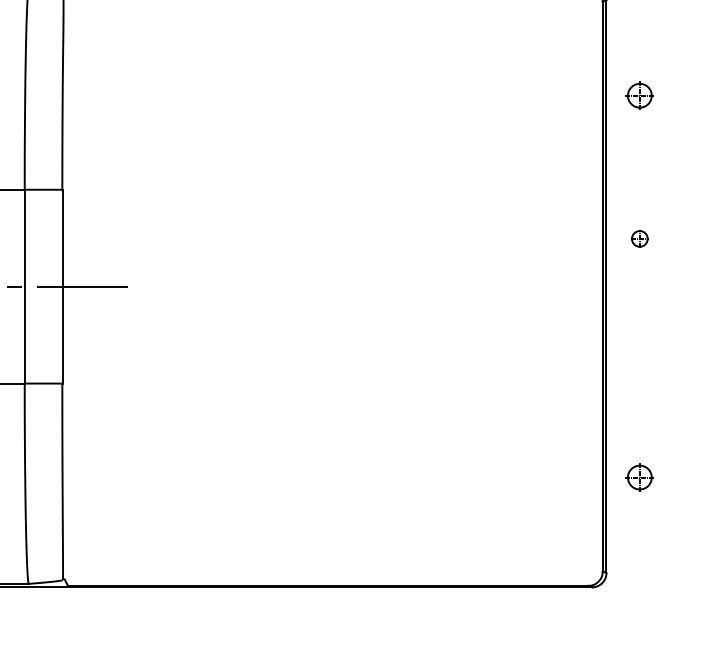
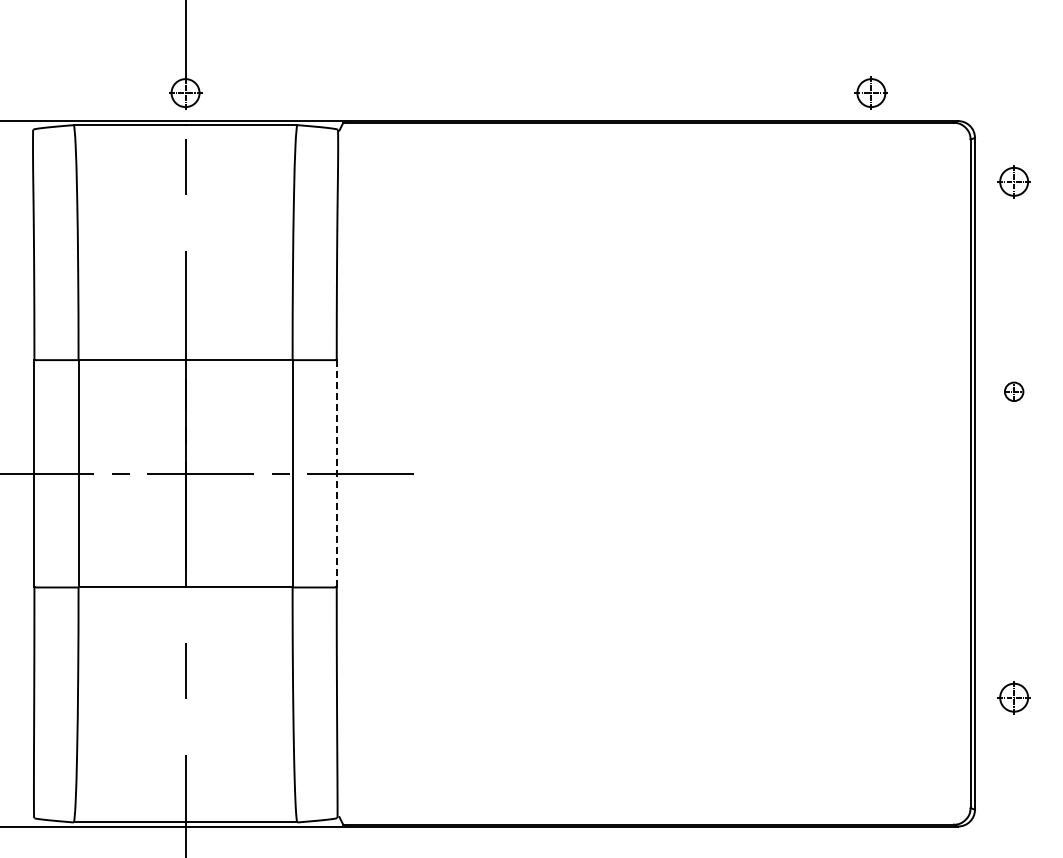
part: (639, 95) -> (1013, 181), moved
part: (640, 238) -> (1014, 391), moved
line: (62, 286) -> (337, 473), solid -> dashed

